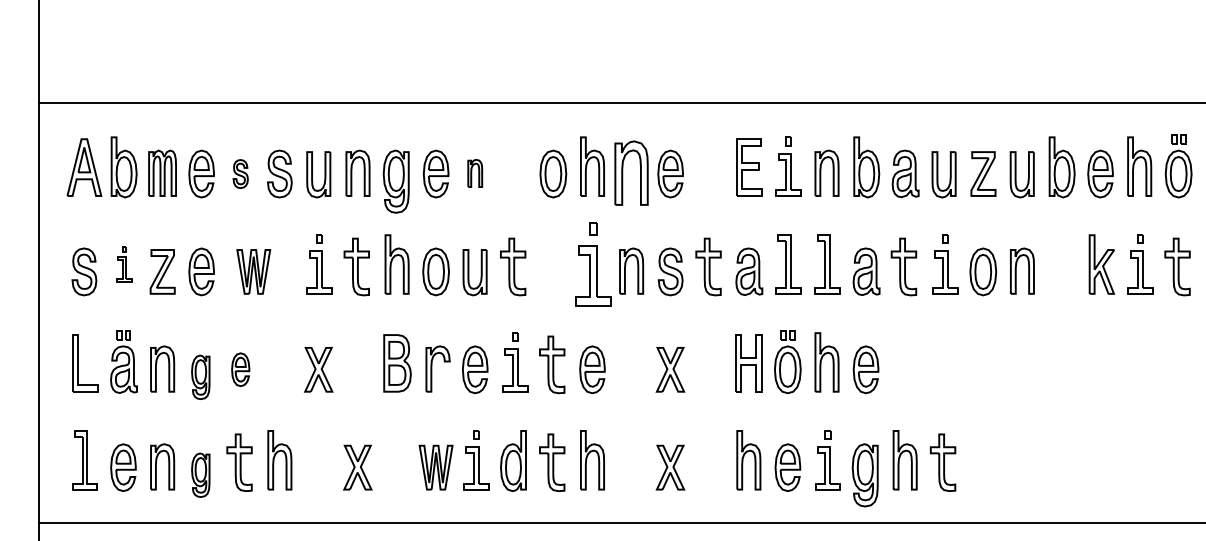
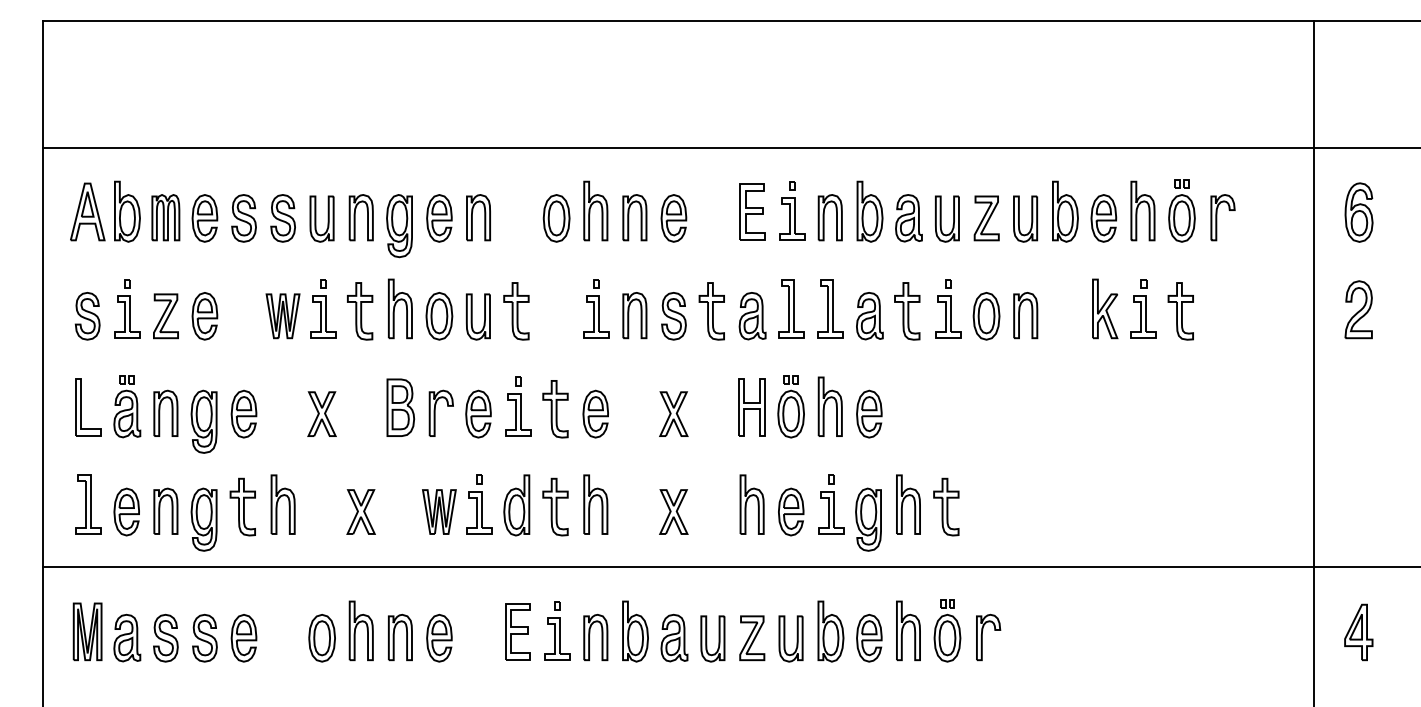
part: (475, 173) -> (478, 217), size x1.67
part: (631, 173) -> (634, 217), size x0.71
part: (240, 174) -> (243, 218), size x1.67
part: (124, 264) -> (127, 308), size x1.67
part: (593, 264) -> (596, 308), size x0.71
part: (253, 272) -> (282, 316), moved
part: (240, 369) -> (243, 413), size x1.43
part: (200, 377) -> (203, 421), size x1.43
part: (200, 475) -> (203, 519), size x1.43

